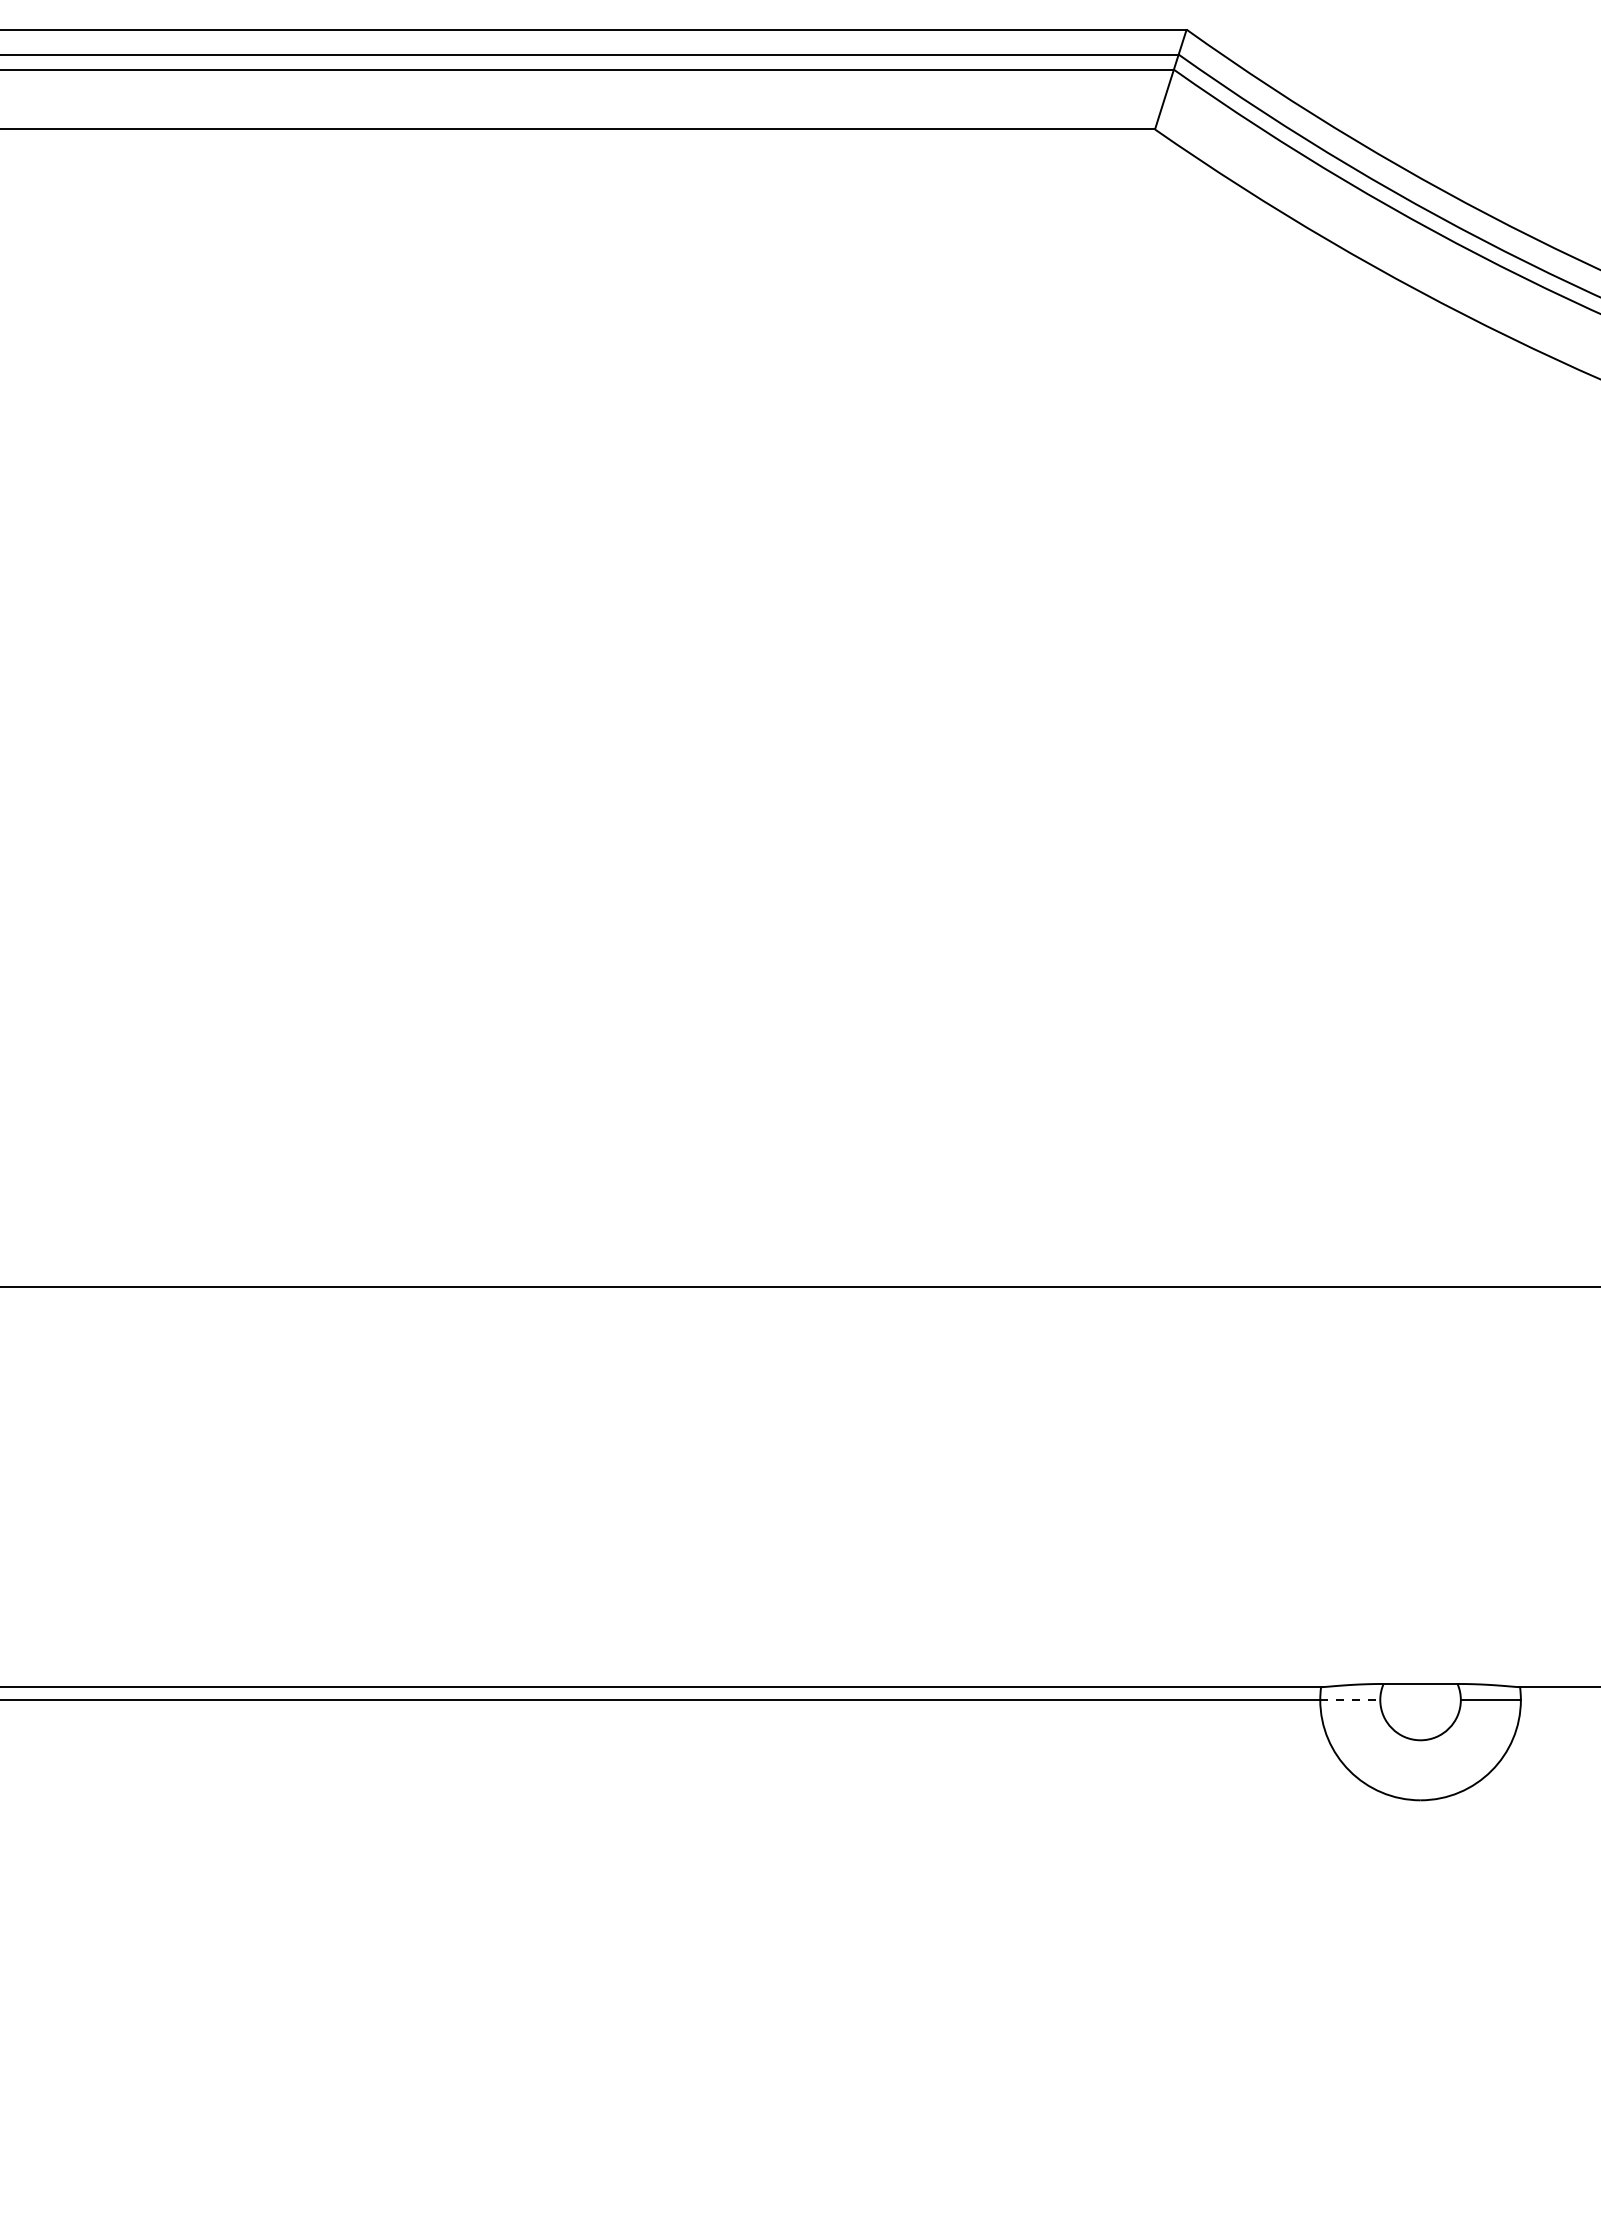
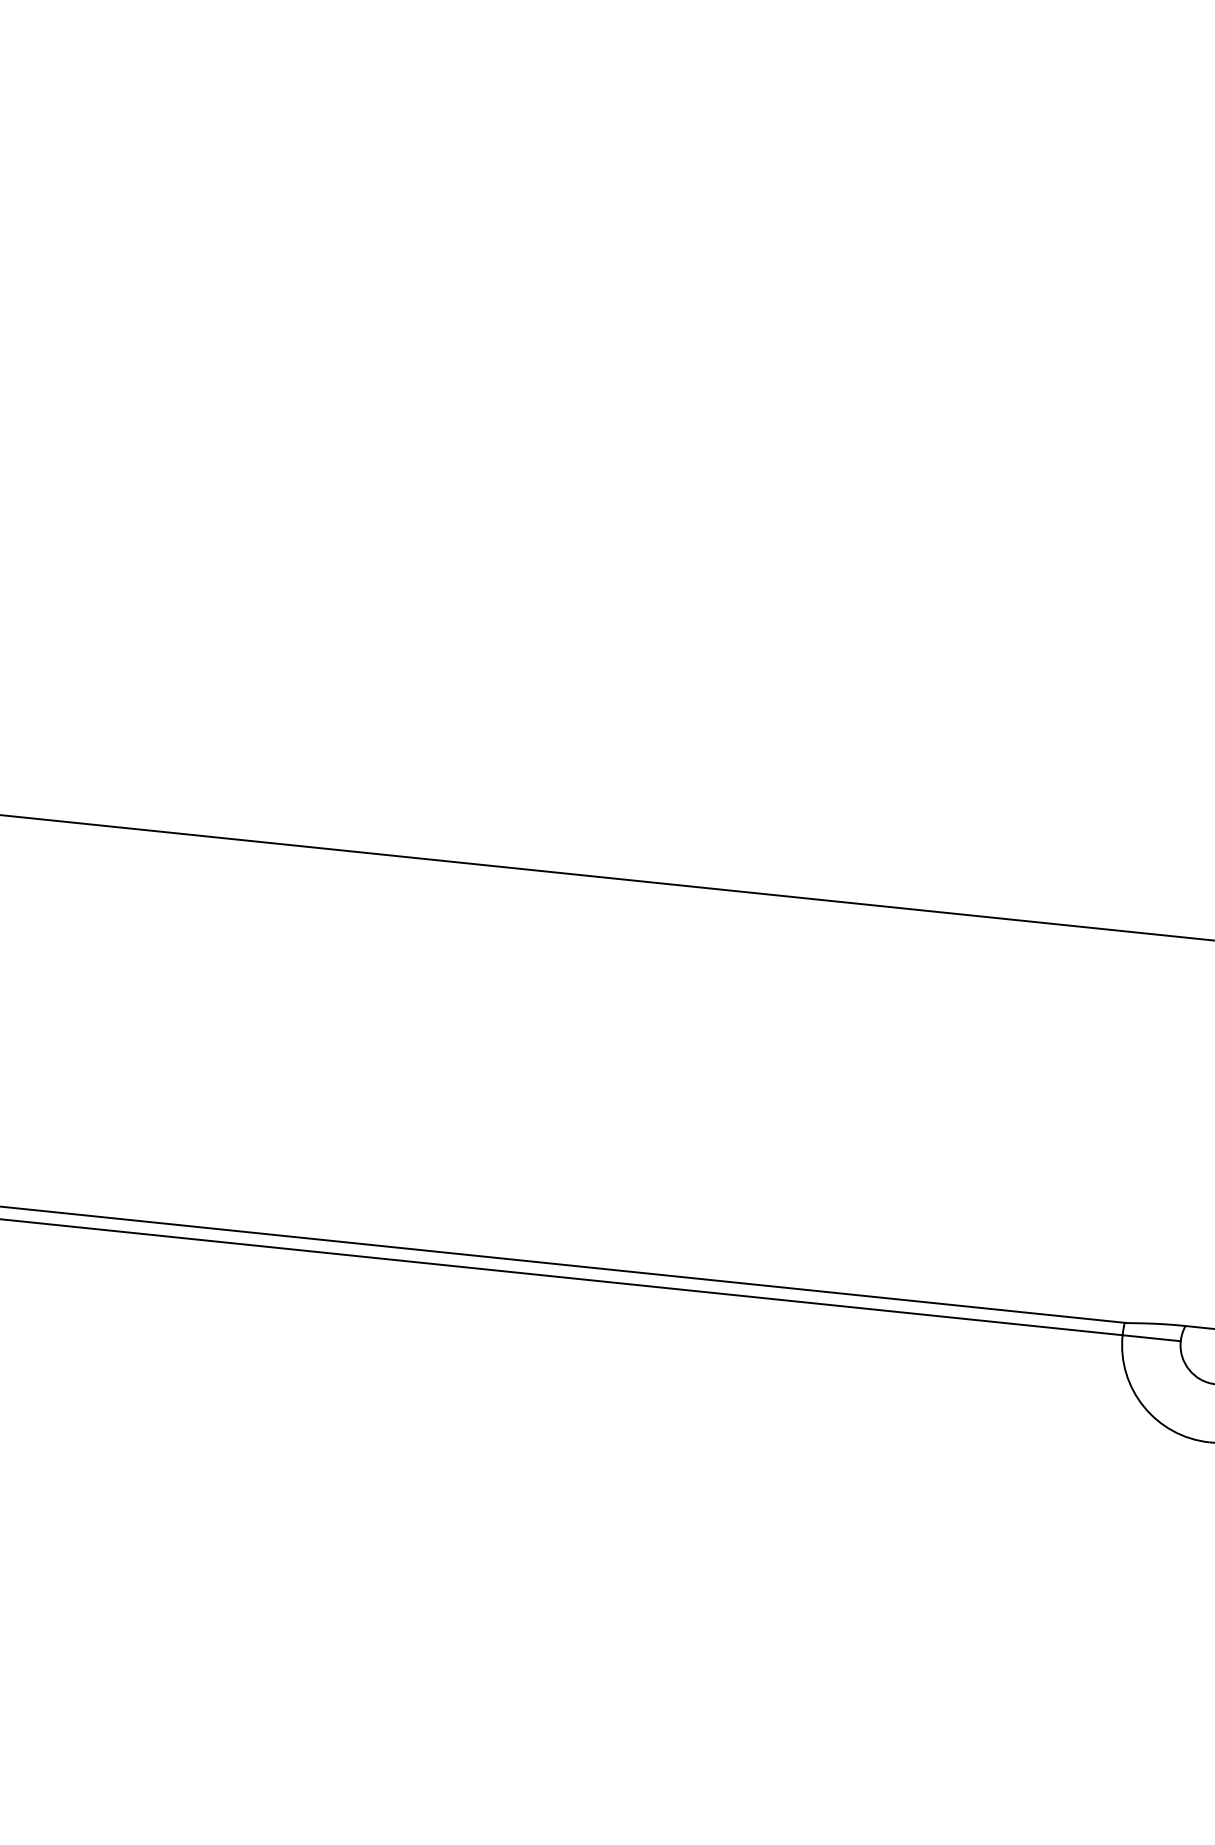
line: (1350, 1700) -> (1151, 1338), dashed -> solid

